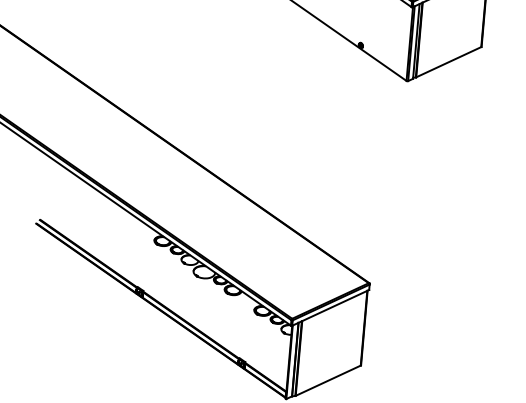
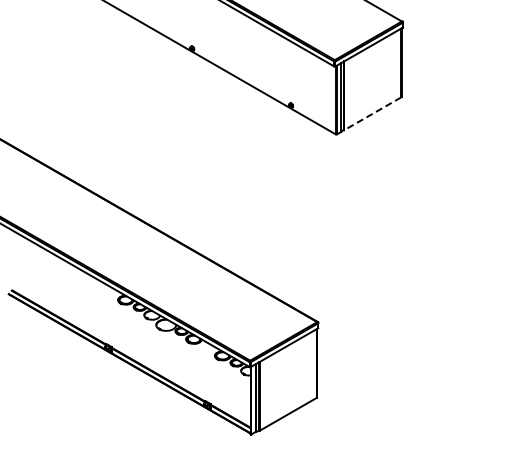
line: (448, 61) -> (372, 113), solid -> dashed

